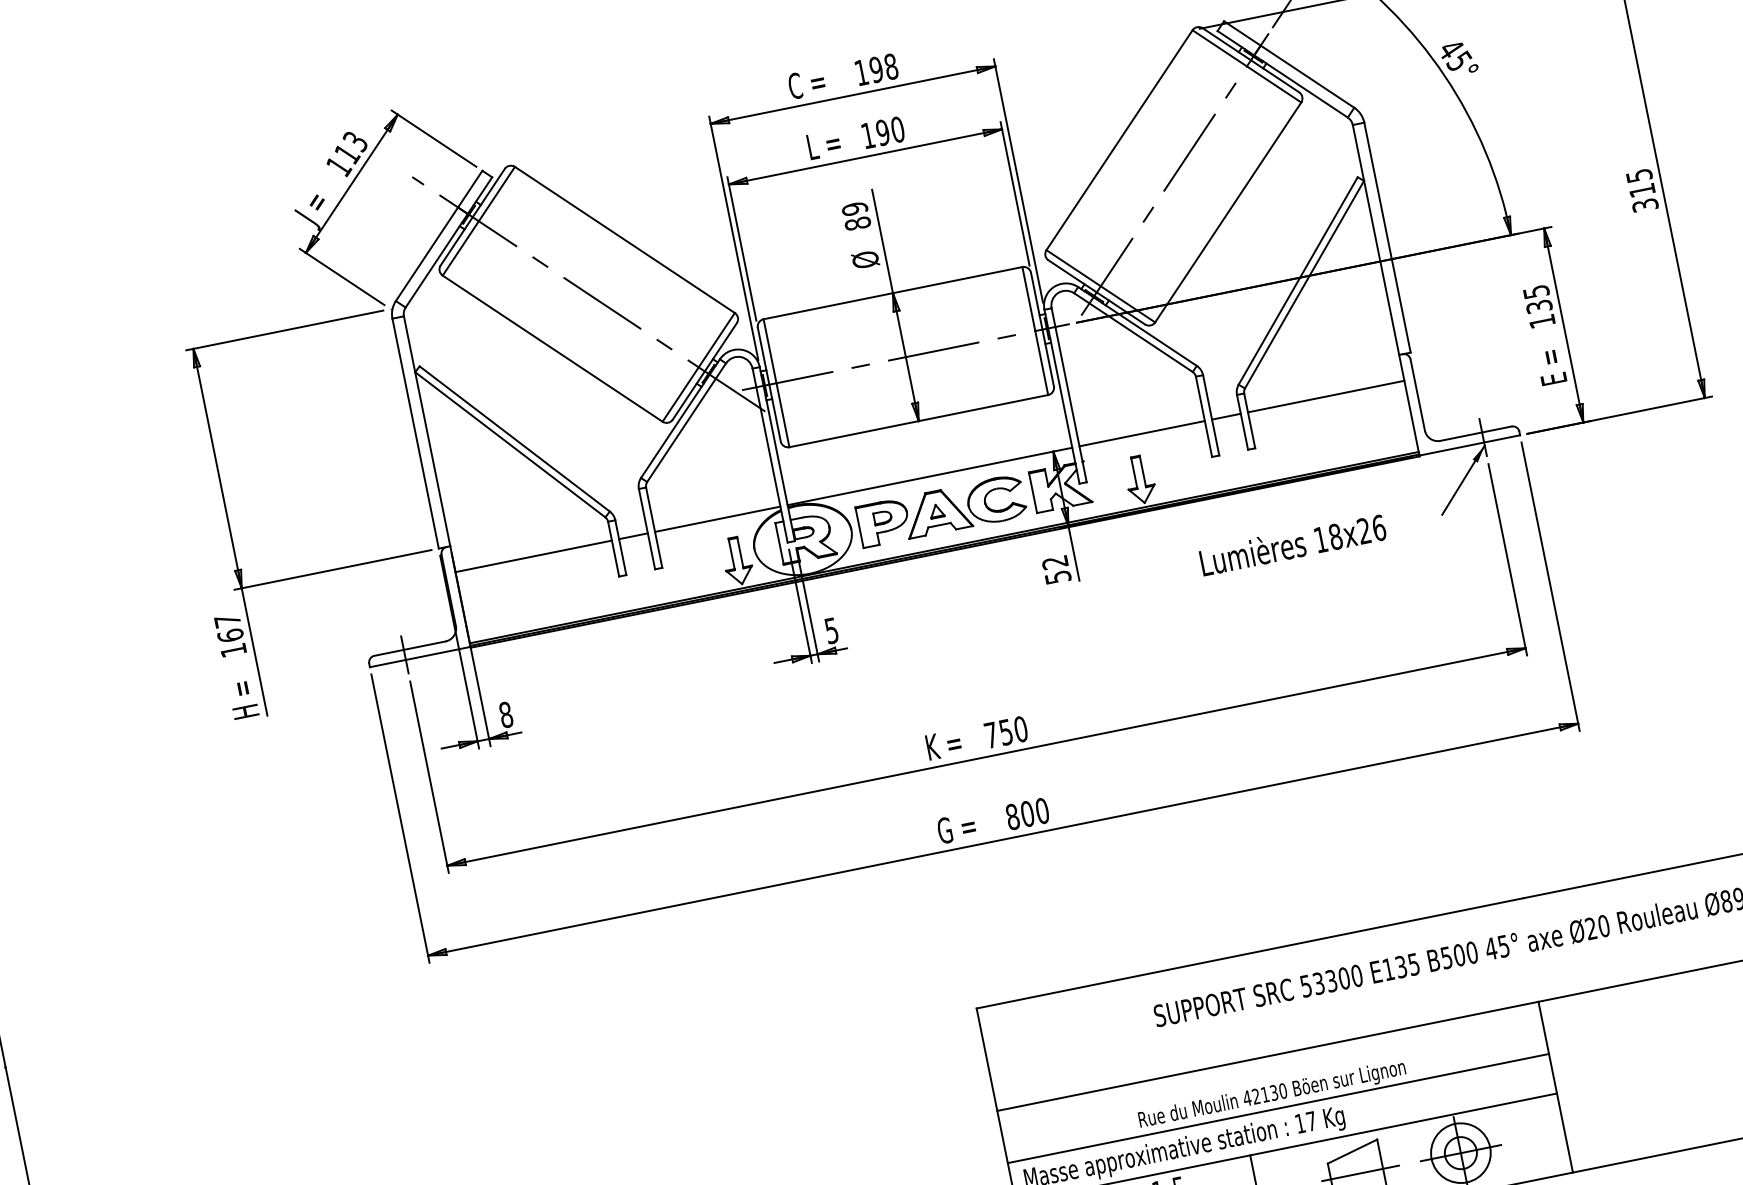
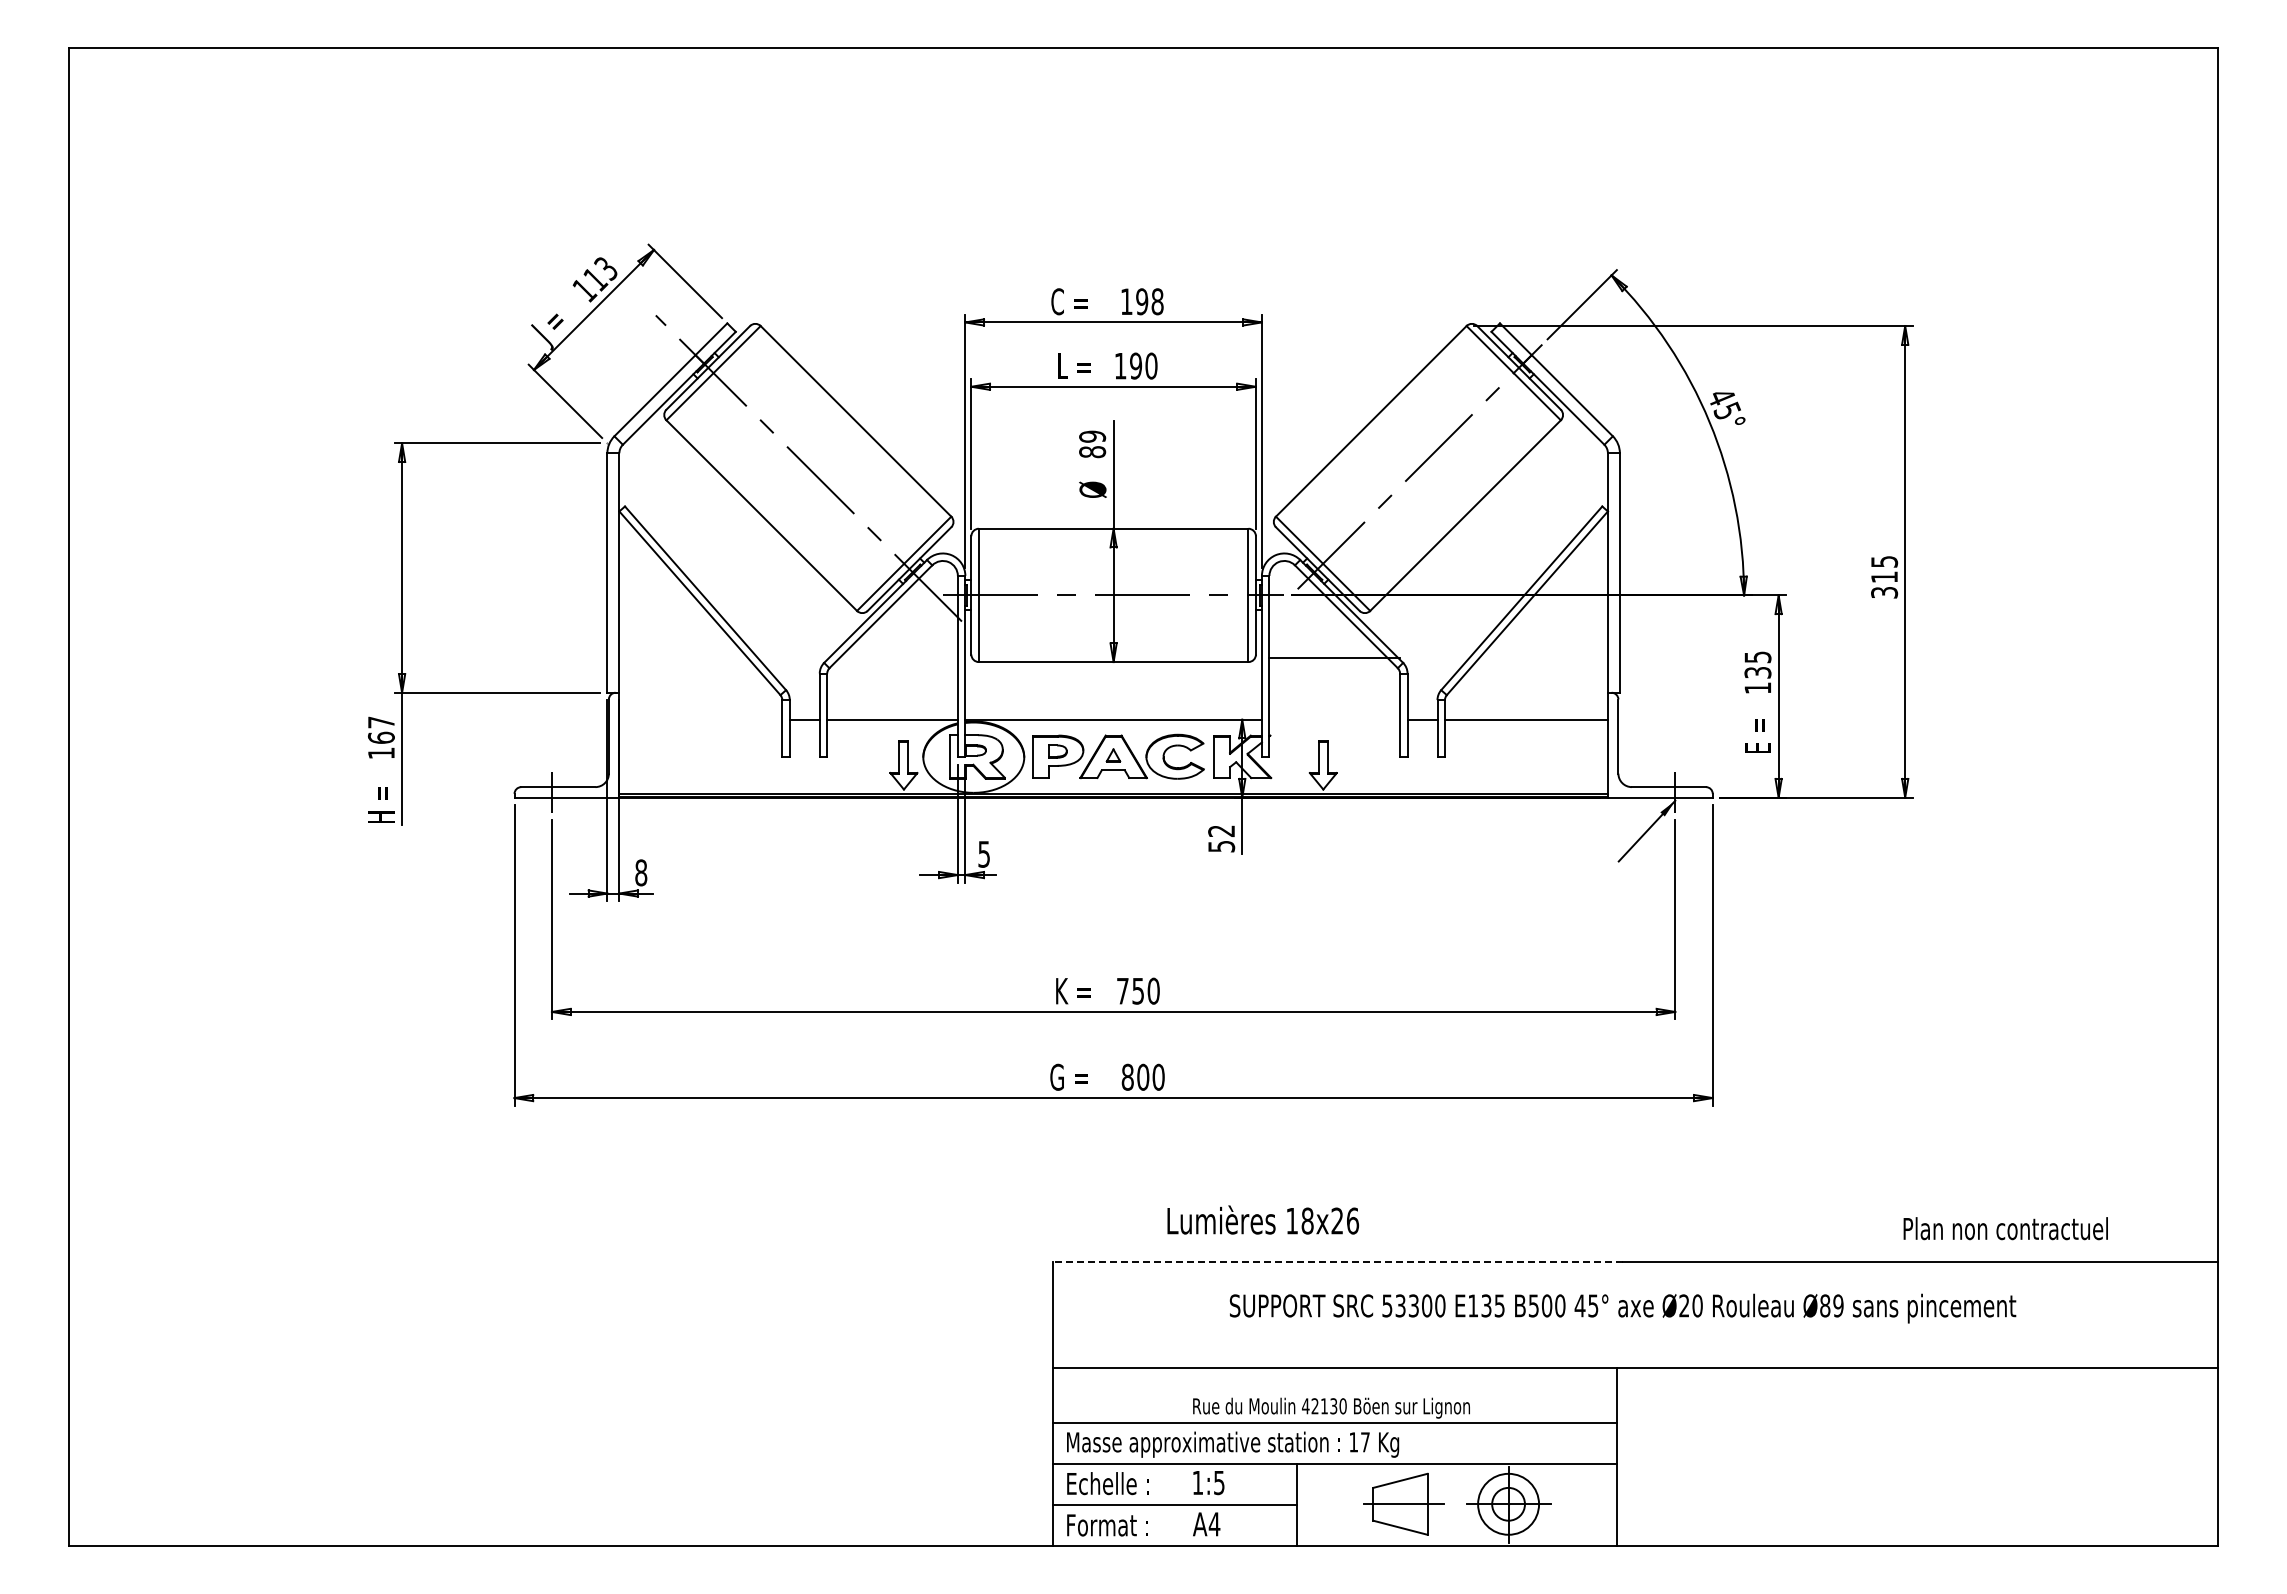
line: (1141, 433) -> (1334, 657), moved
text: (1293, 543) -> (1263, 1219), moved
line: (533, 556) -> (700, 719), removed
line: (1249, 953) -> (1337, 1261), solid -> dashed

